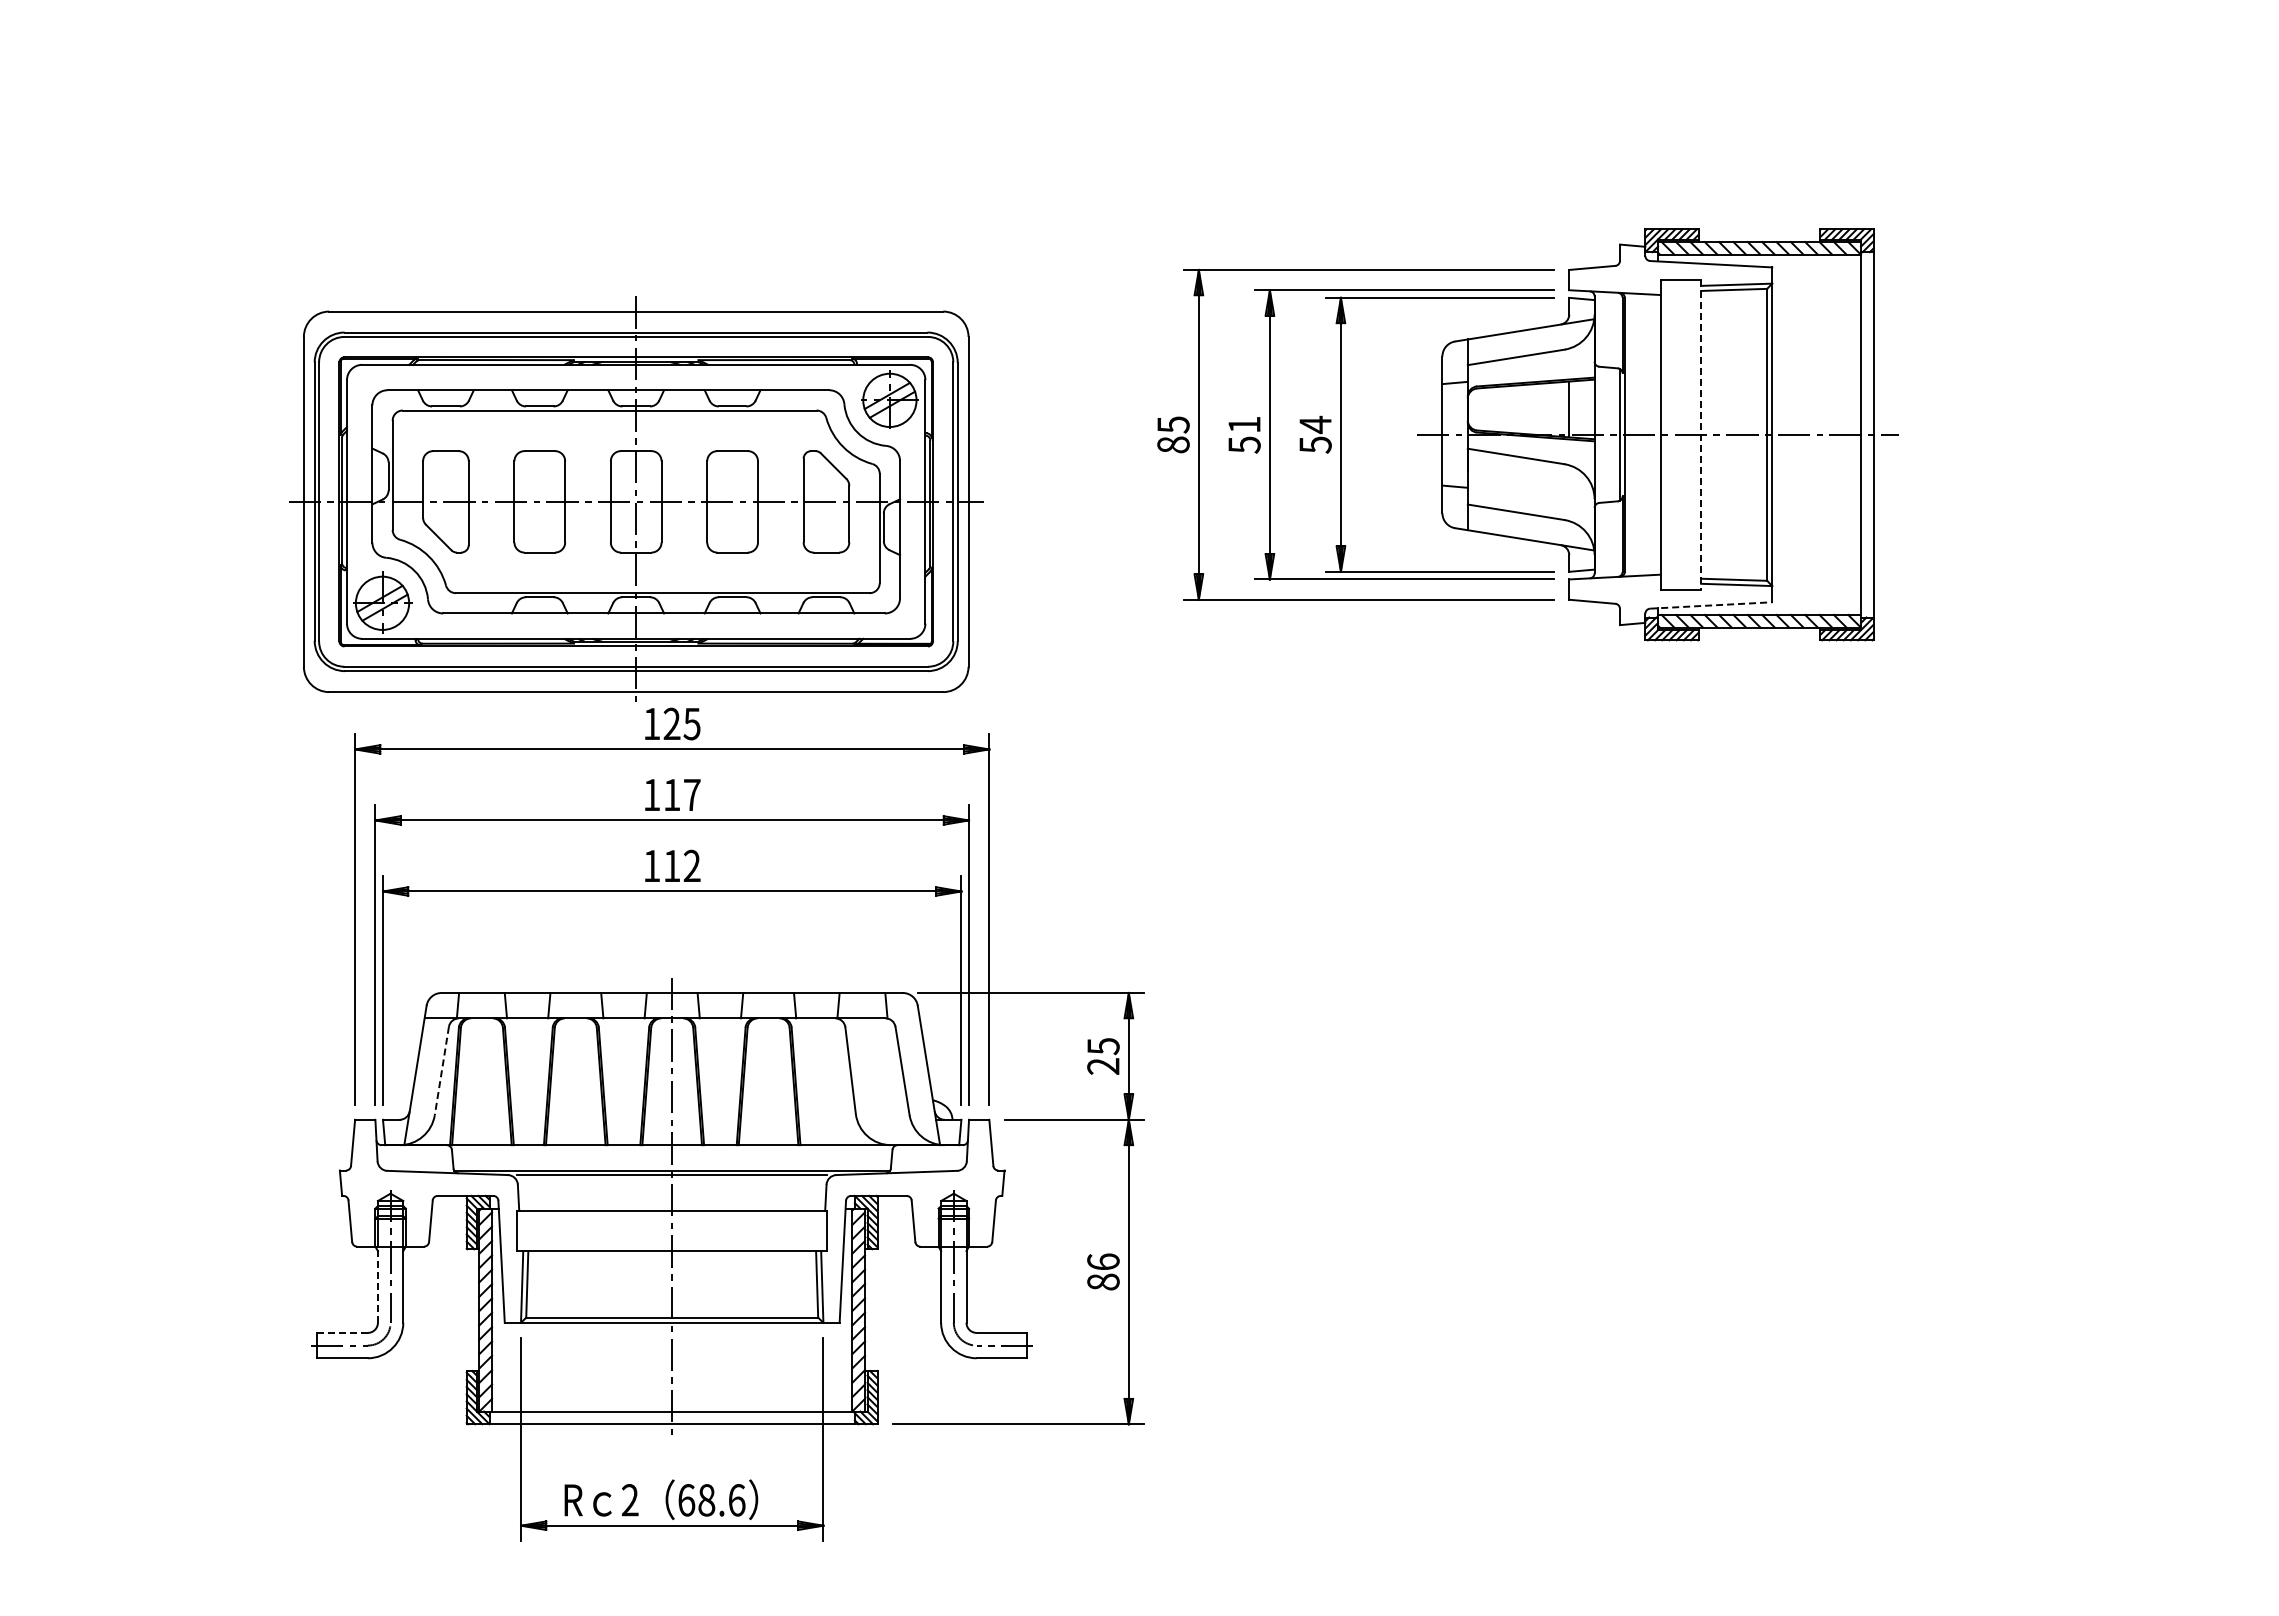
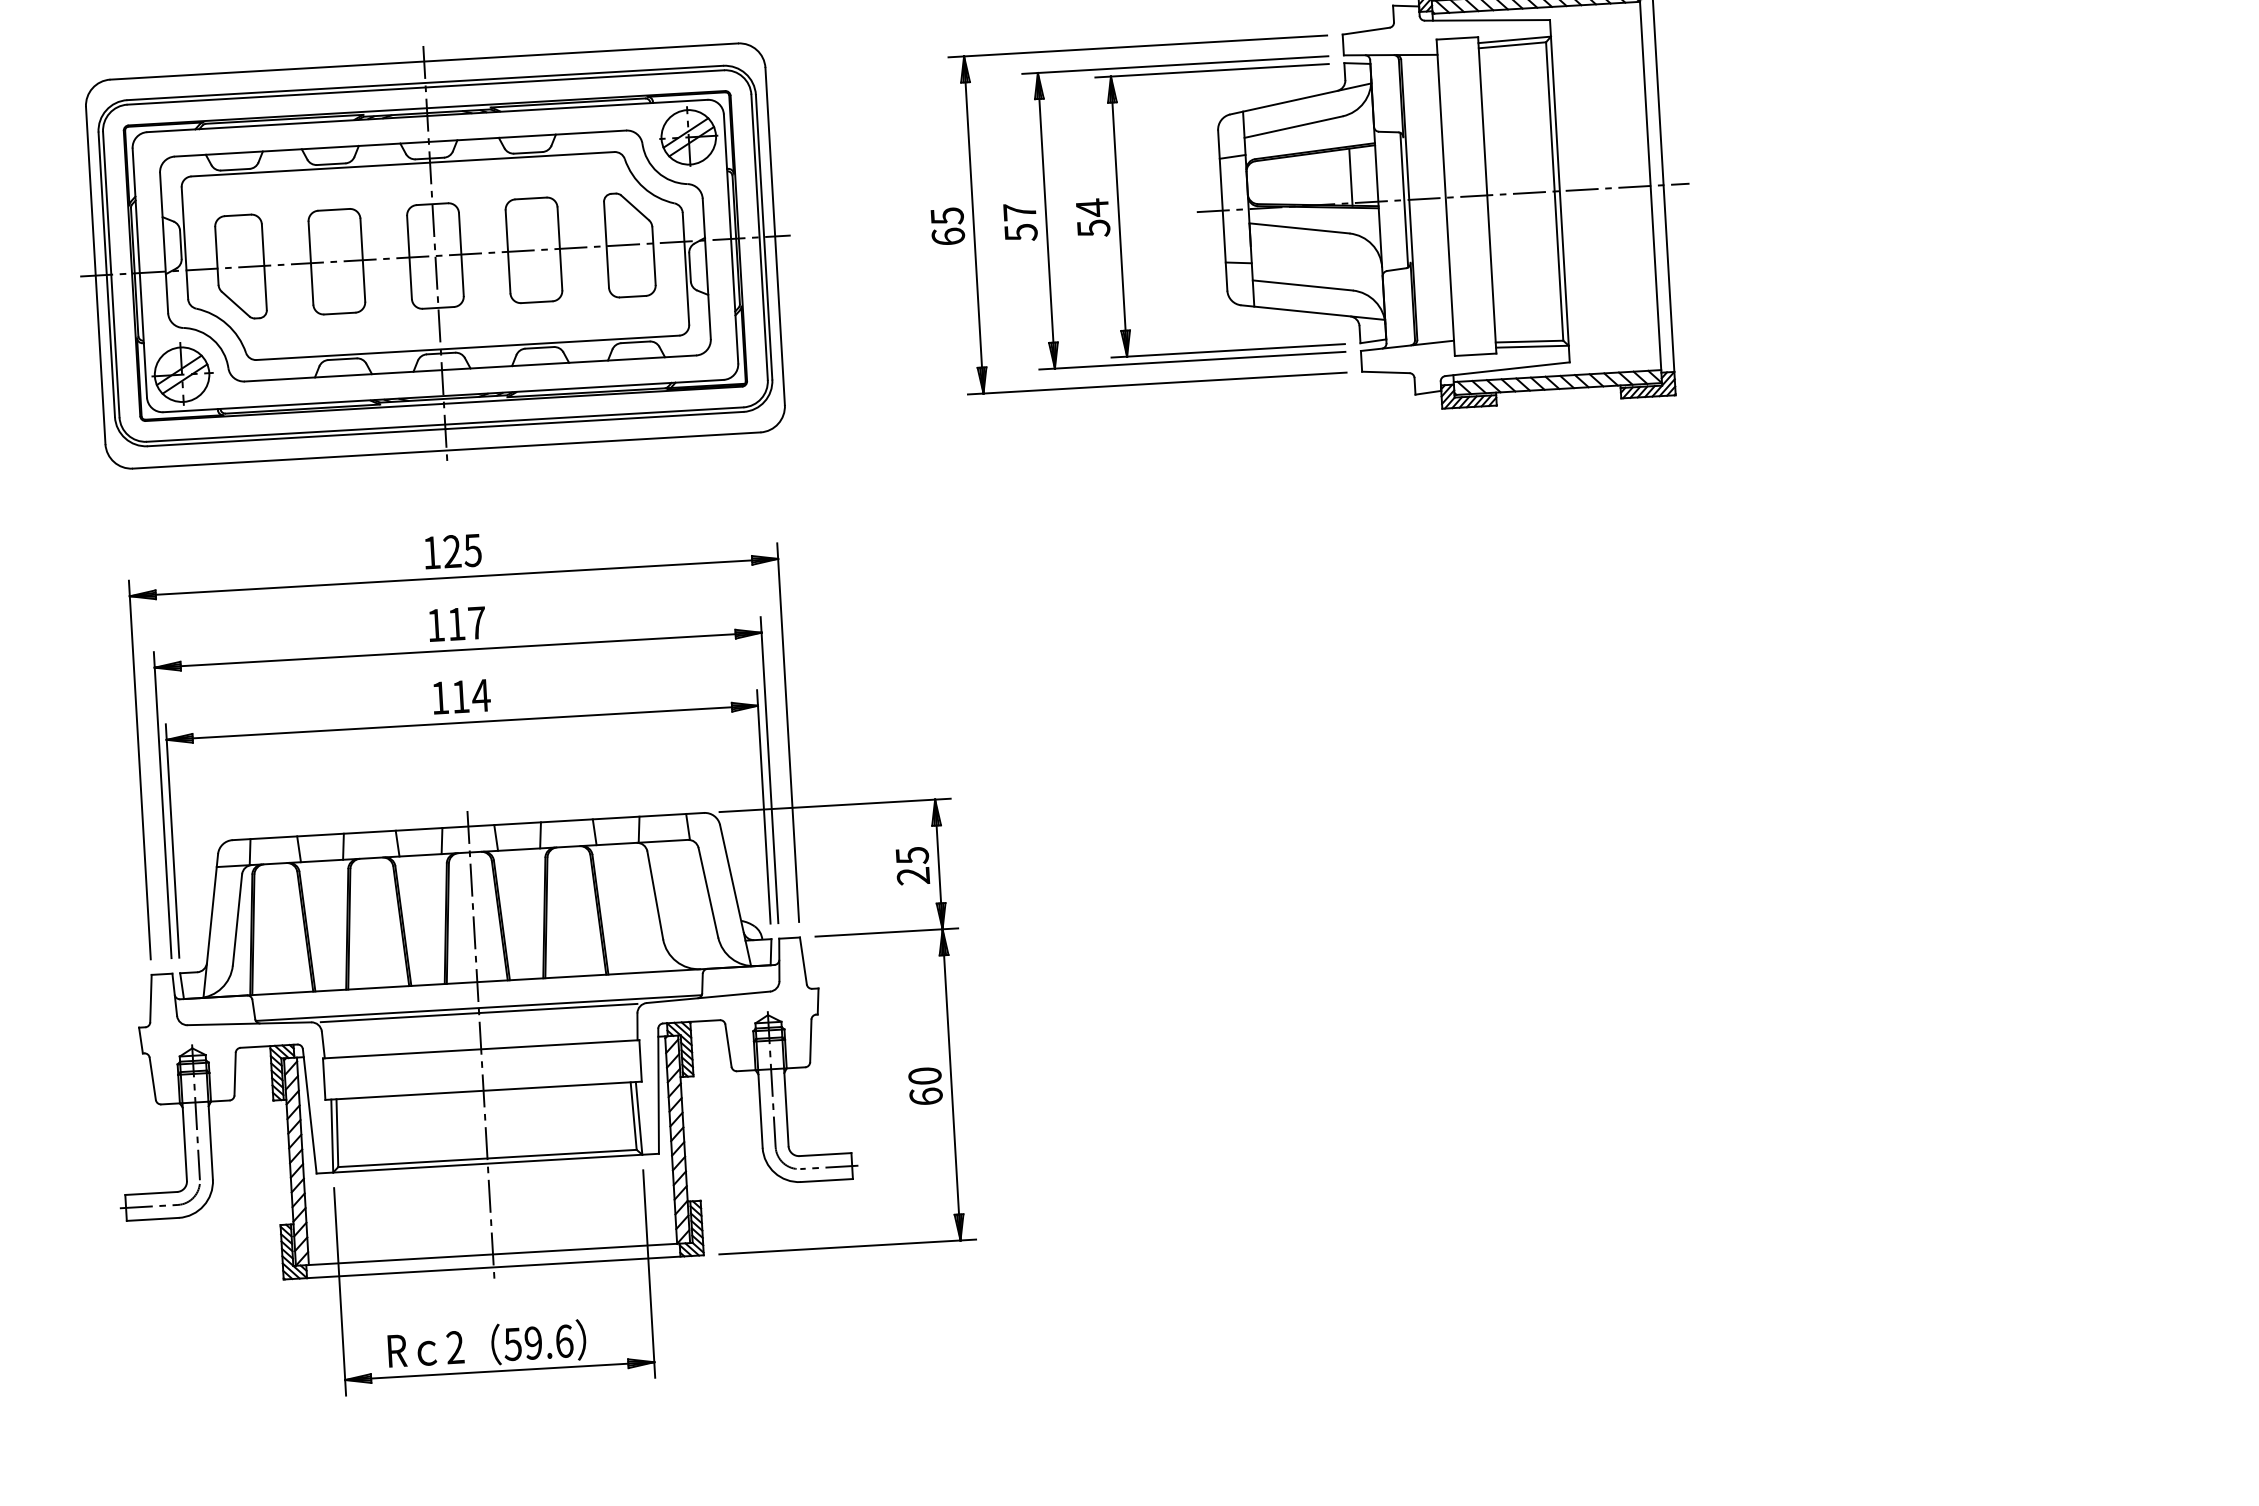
text: (1244, 424) -> (1019, 211), 51 -> 57
line: (1701, 434) -> (1487, 195), dashed -> solid
text: (1173, 444) -> (948, 236), 85 -> 65
part: (636, 498) -> (435, 252), moved
line: (1711, 605) -> (1507, 369), dashed -> solid
text: (692, 865) -> (481, 695), 112 -> 114
line: (441, 1071) -> (237, 920), dashed -> solid
text: (1103, 1271) -> (925, 1085), 86 -> 60
line: (377, 1284) -> (184, 1141), dashed -> solid
line: (341, 1332) -> (150, 1193), dashed -> solid
text: (696, 1500) -> (523, 1343), 68.6 -> 59.6

